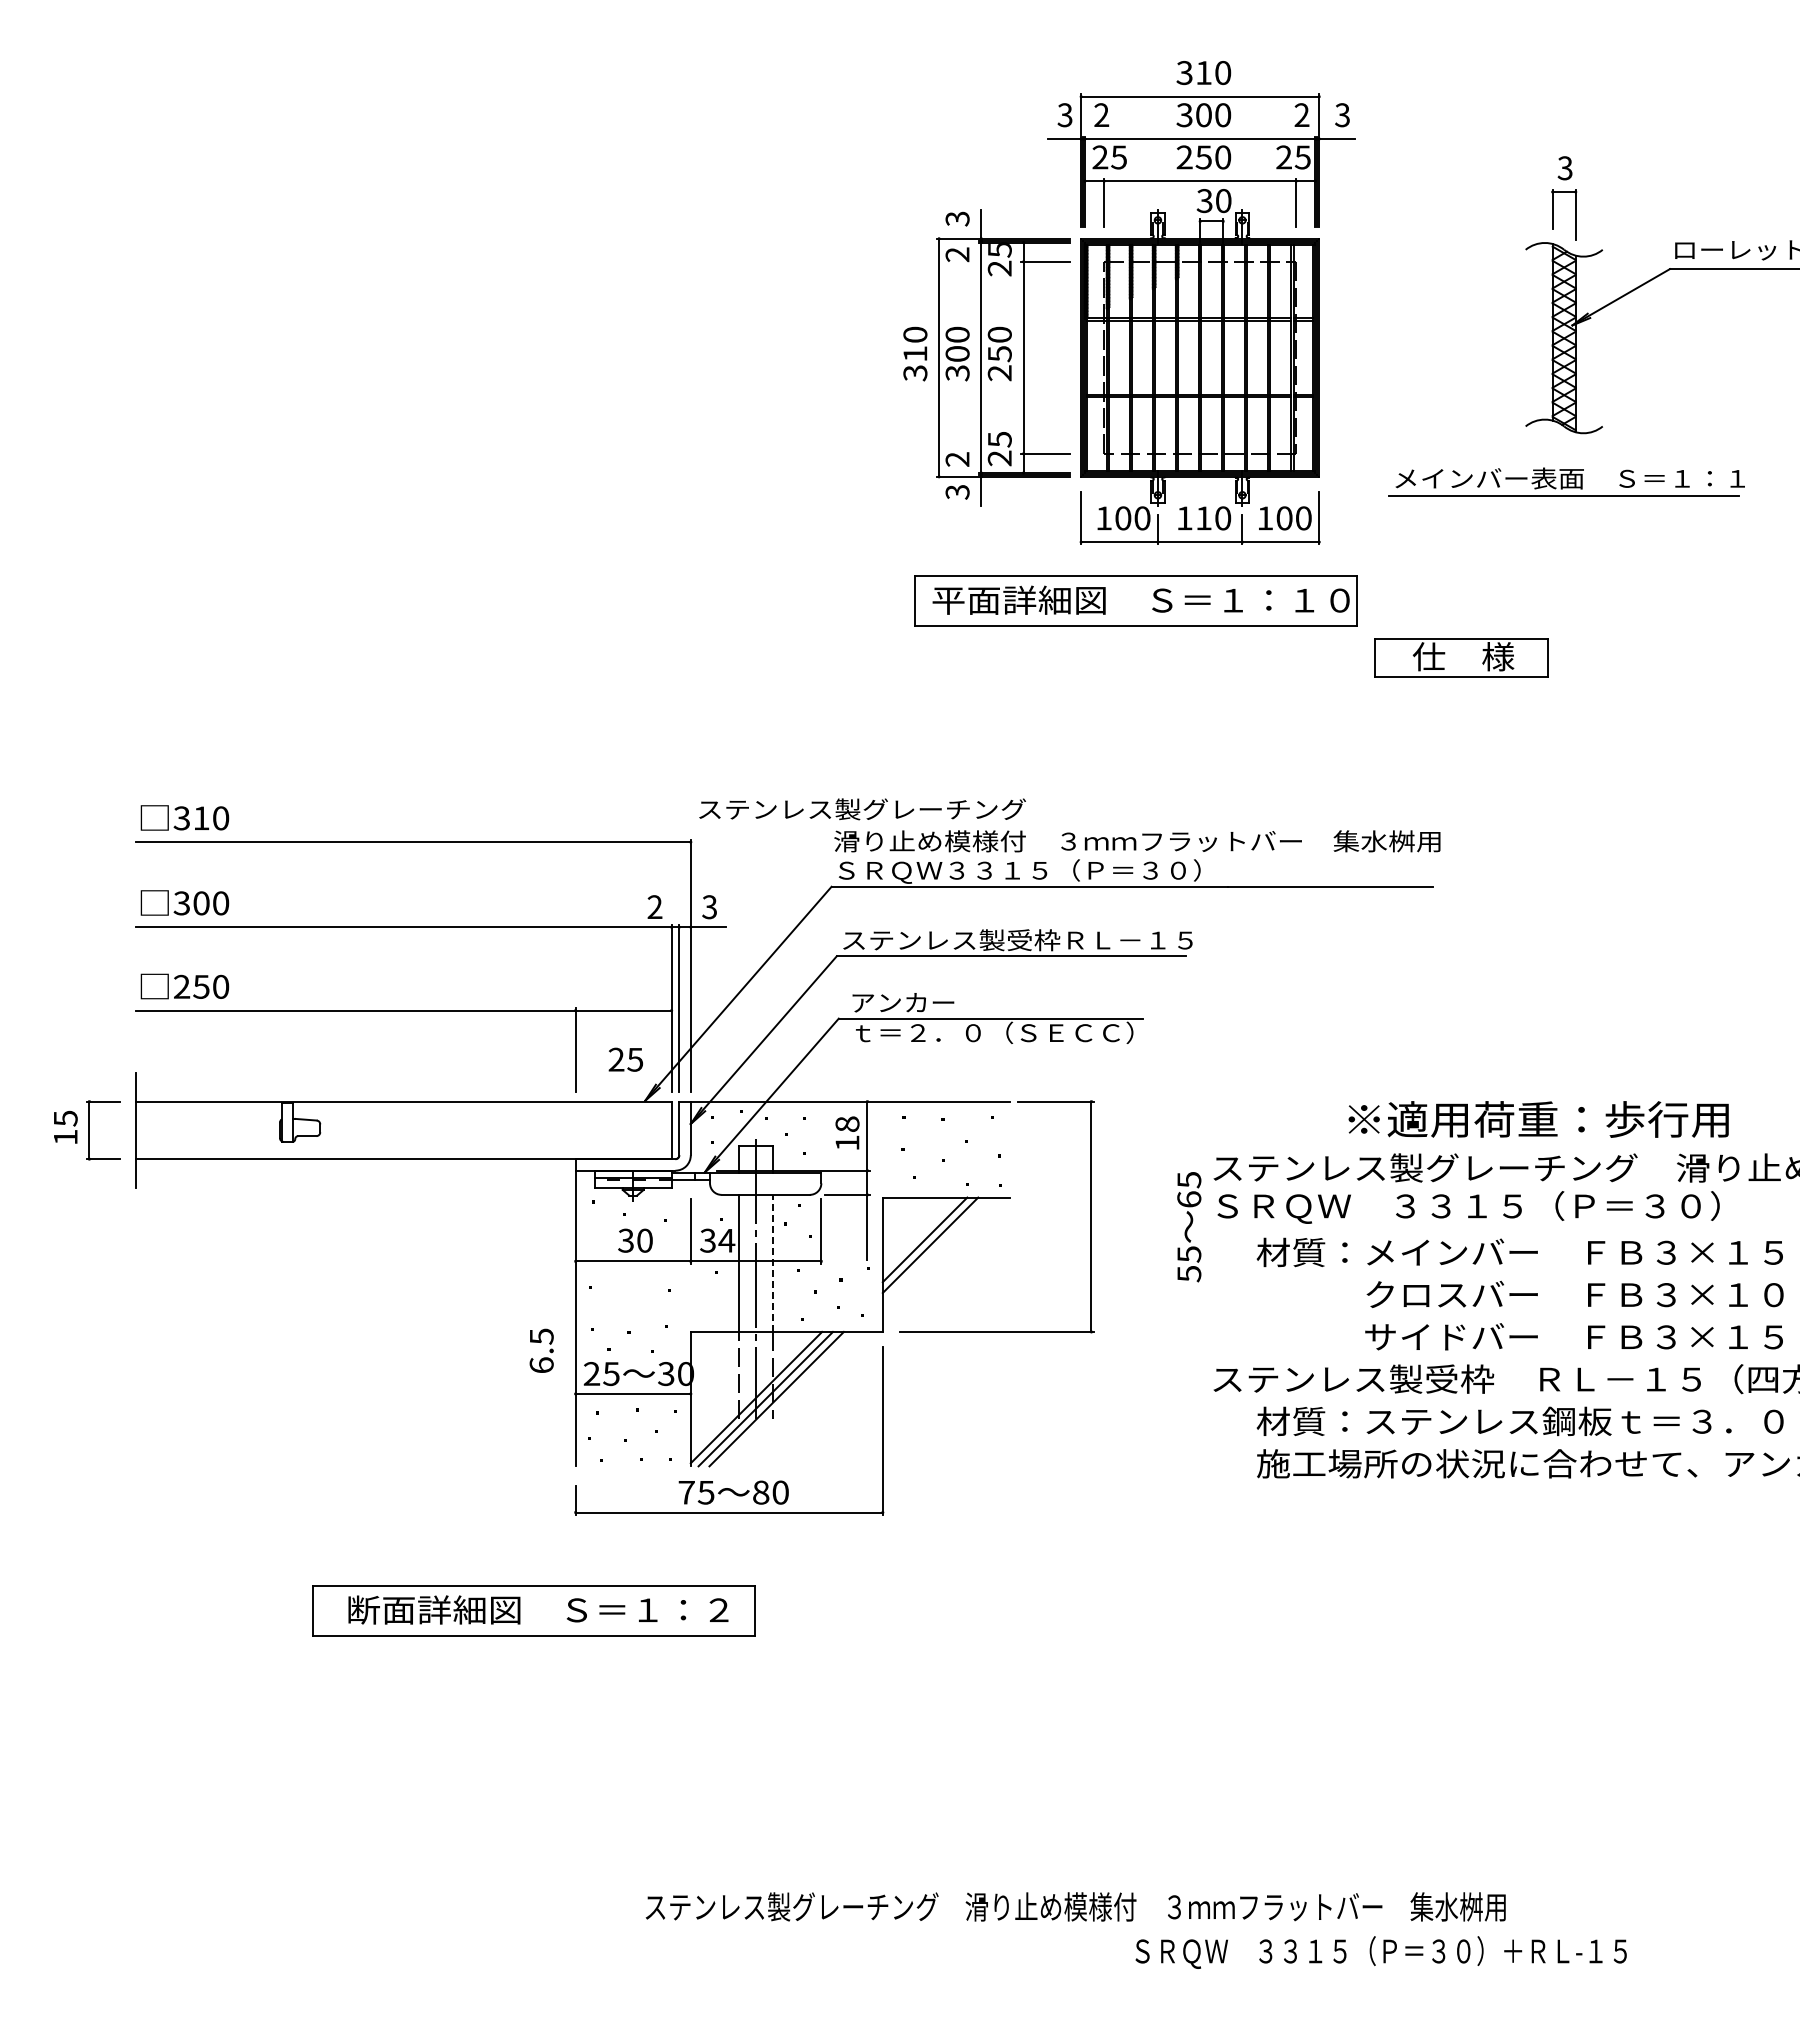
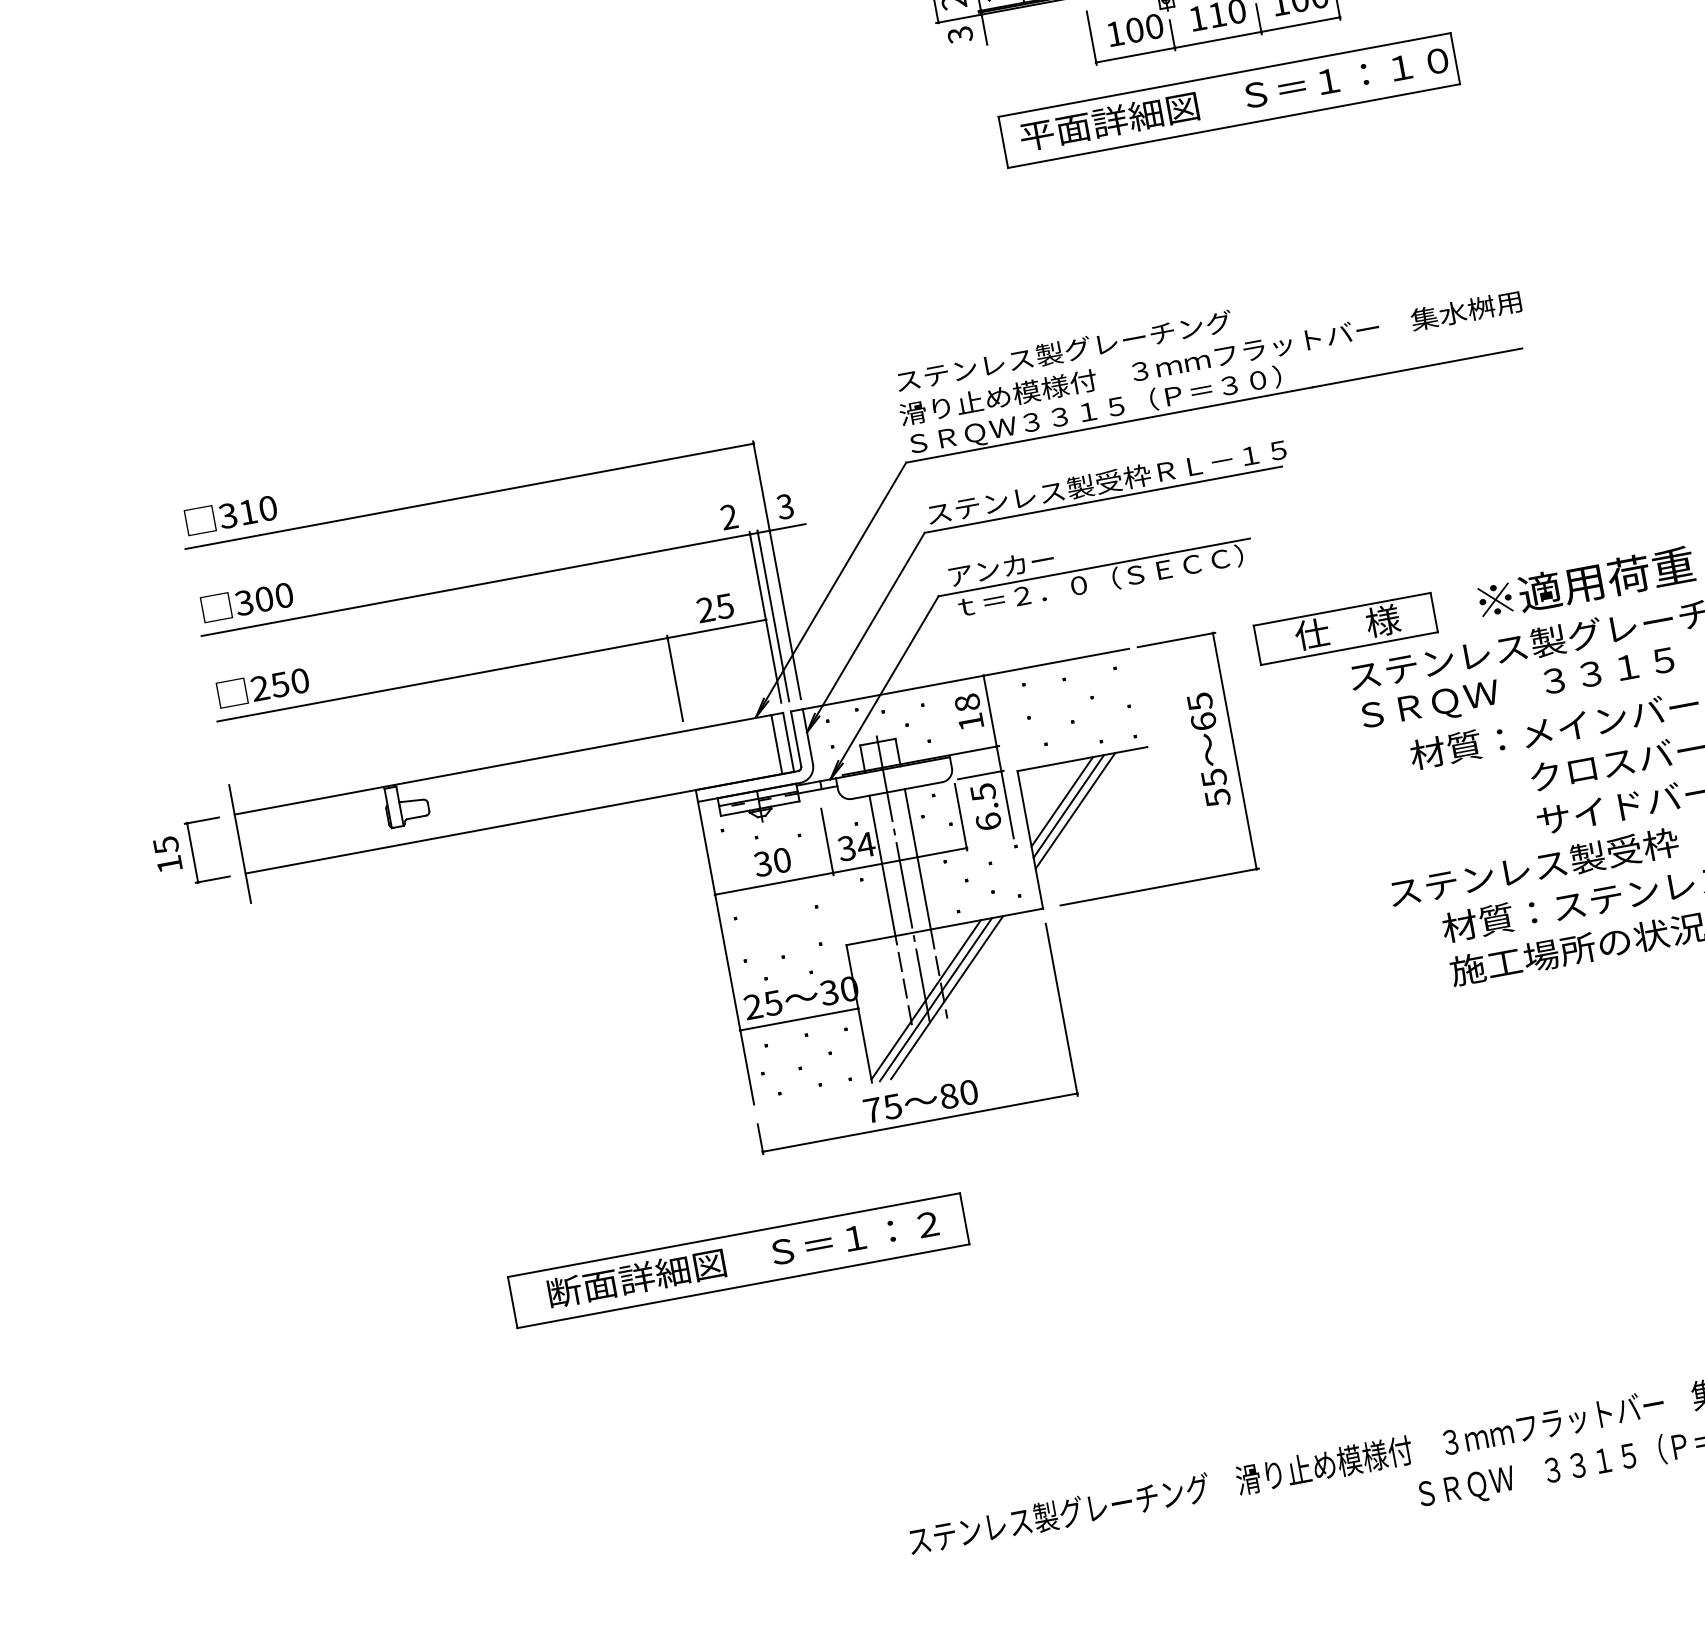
part: (1135, 600) -> (1228, 99), moved
part: (1461, 657) -> (1345, 628), moved
text: (862, 809) -> (1064, 351), moved
text: (625, 1059) -> (714, 607), moved
line: (660, 1130) -> (777, 744), added
text: (1189, 1227) -> (1209, 750), moved
line: (919, 1234) -> (1062, 801), added
line: (773, 1263) -> (918, 859), dashed -> solid
text: (541, 1350) -> (985, 806), moved

